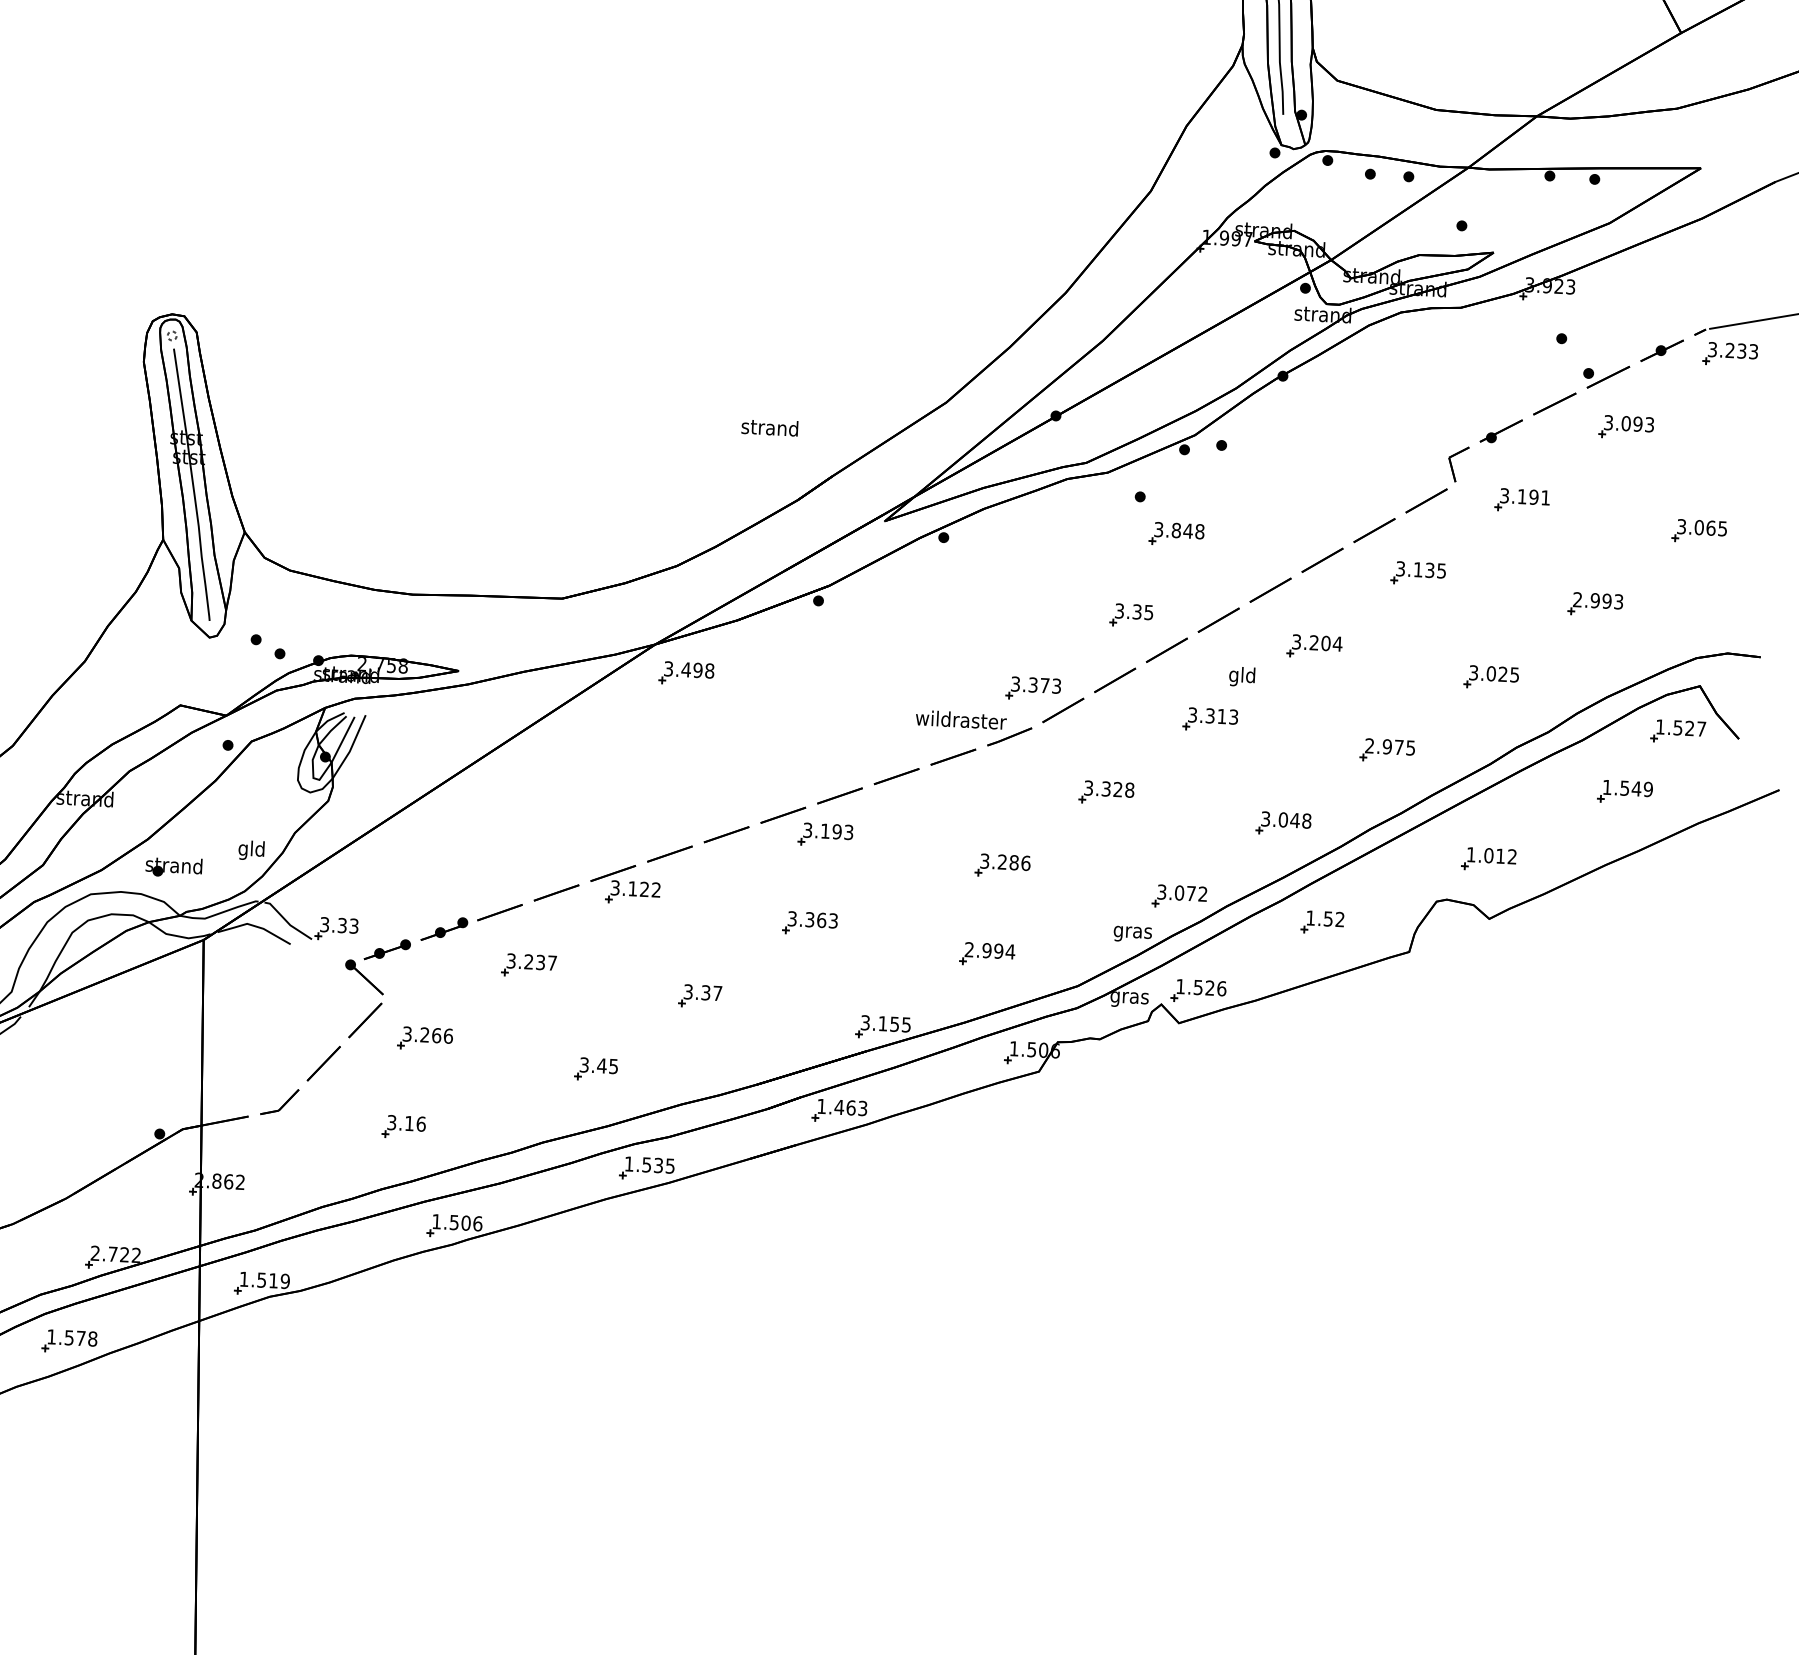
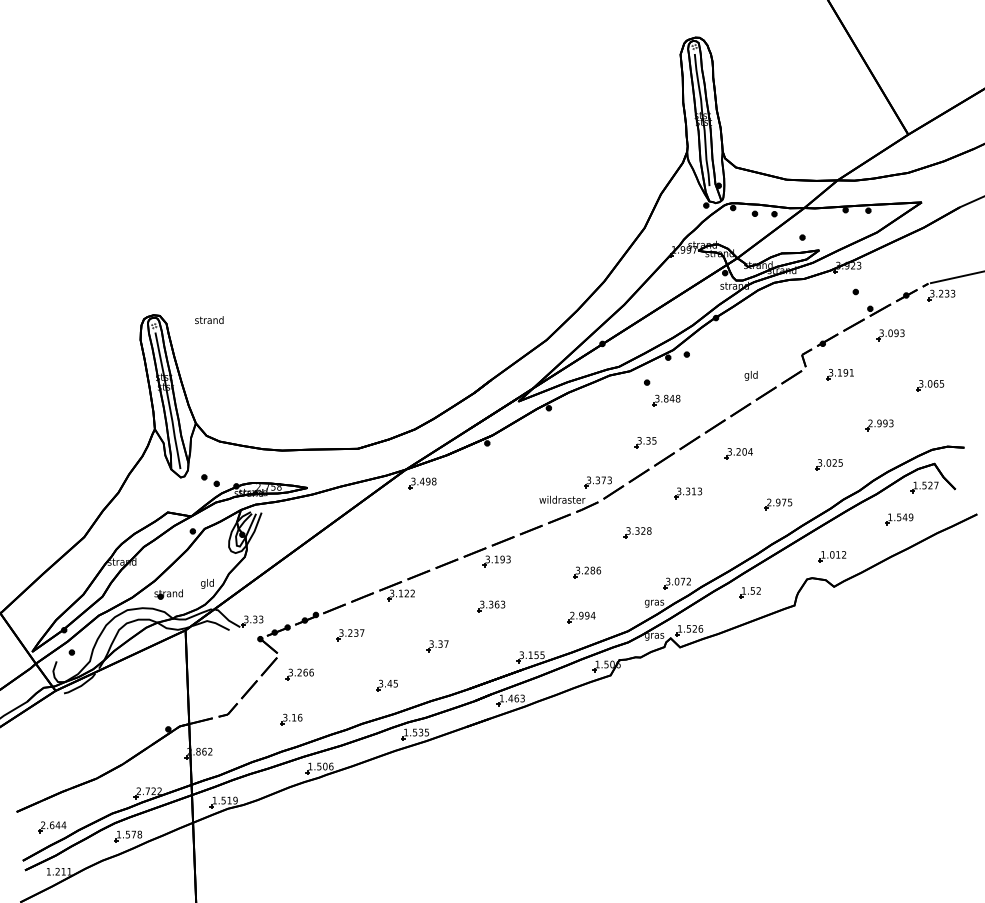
text: (770, 426) -> (209, 319), moved
part: (1418, 574) -> (789, 414), removed
text: (1240, 675) -> (750, 375), moved
part: (1282, 824) -> (727, 544), removed

